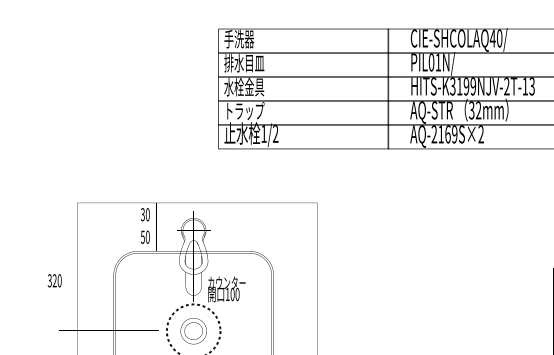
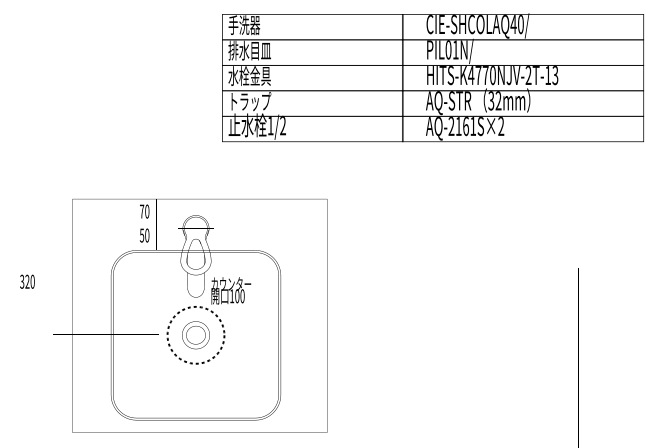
text: (462, 86) -> (481, 75), HITS-K3199NJV-2T-13 -> HITS-K4770NJV-2T-13
text: (455, 134) -> (473, 126), AQ-2169S×2 -> AQ-2161S×2
text: (142, 214) -> (141, 211), 30 -> 70
text: (54, 280) -> (27, 281), moved

